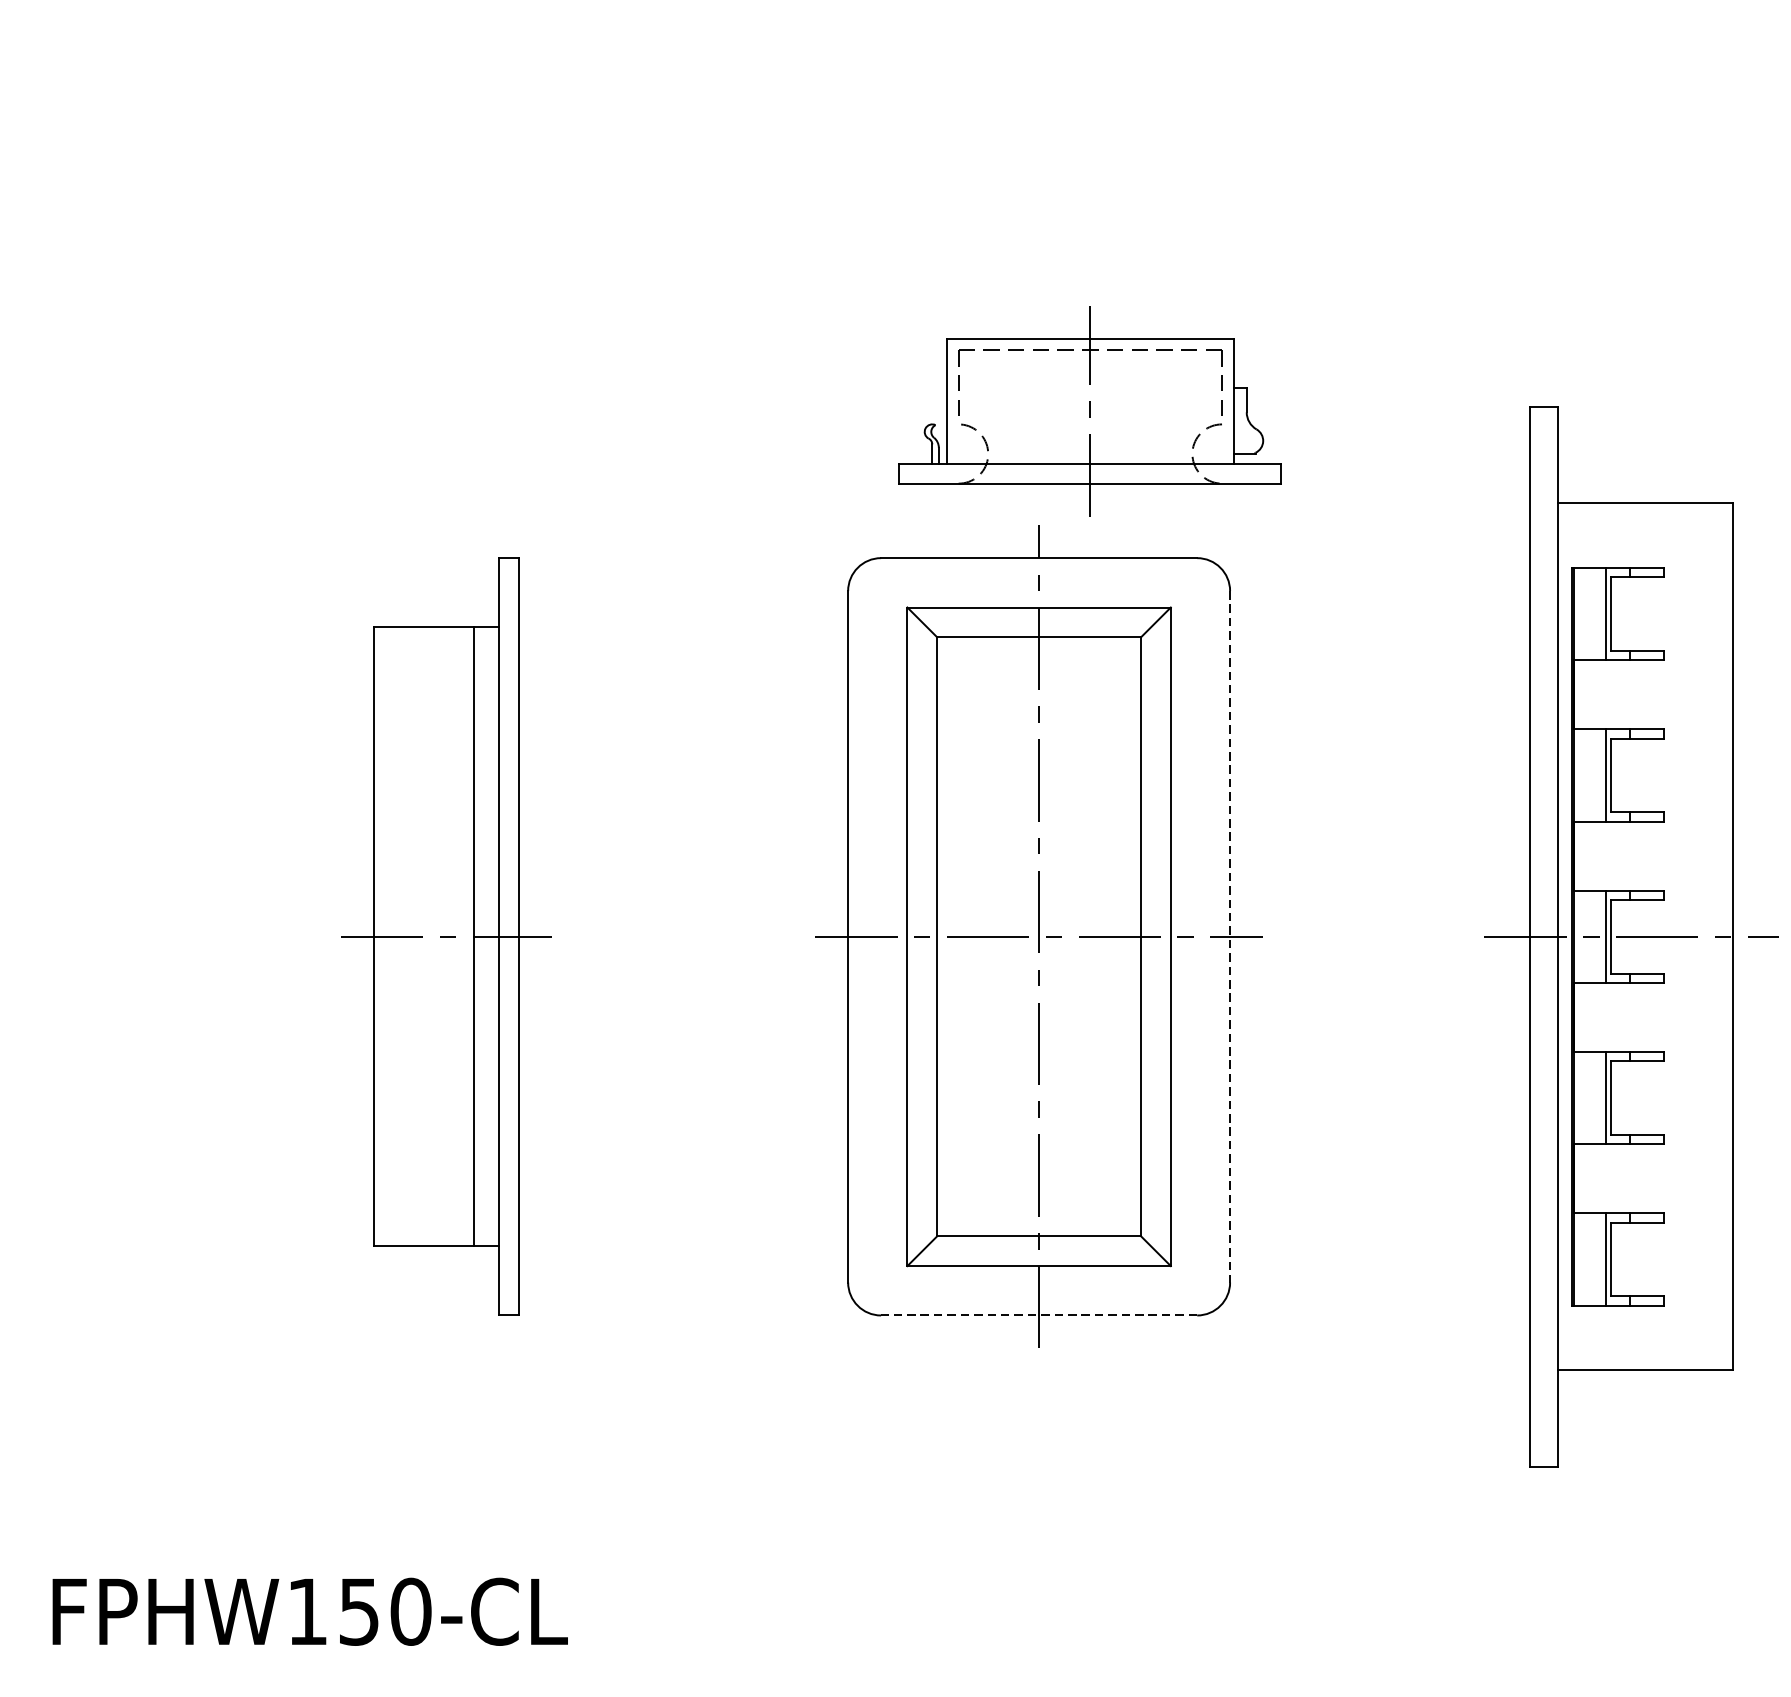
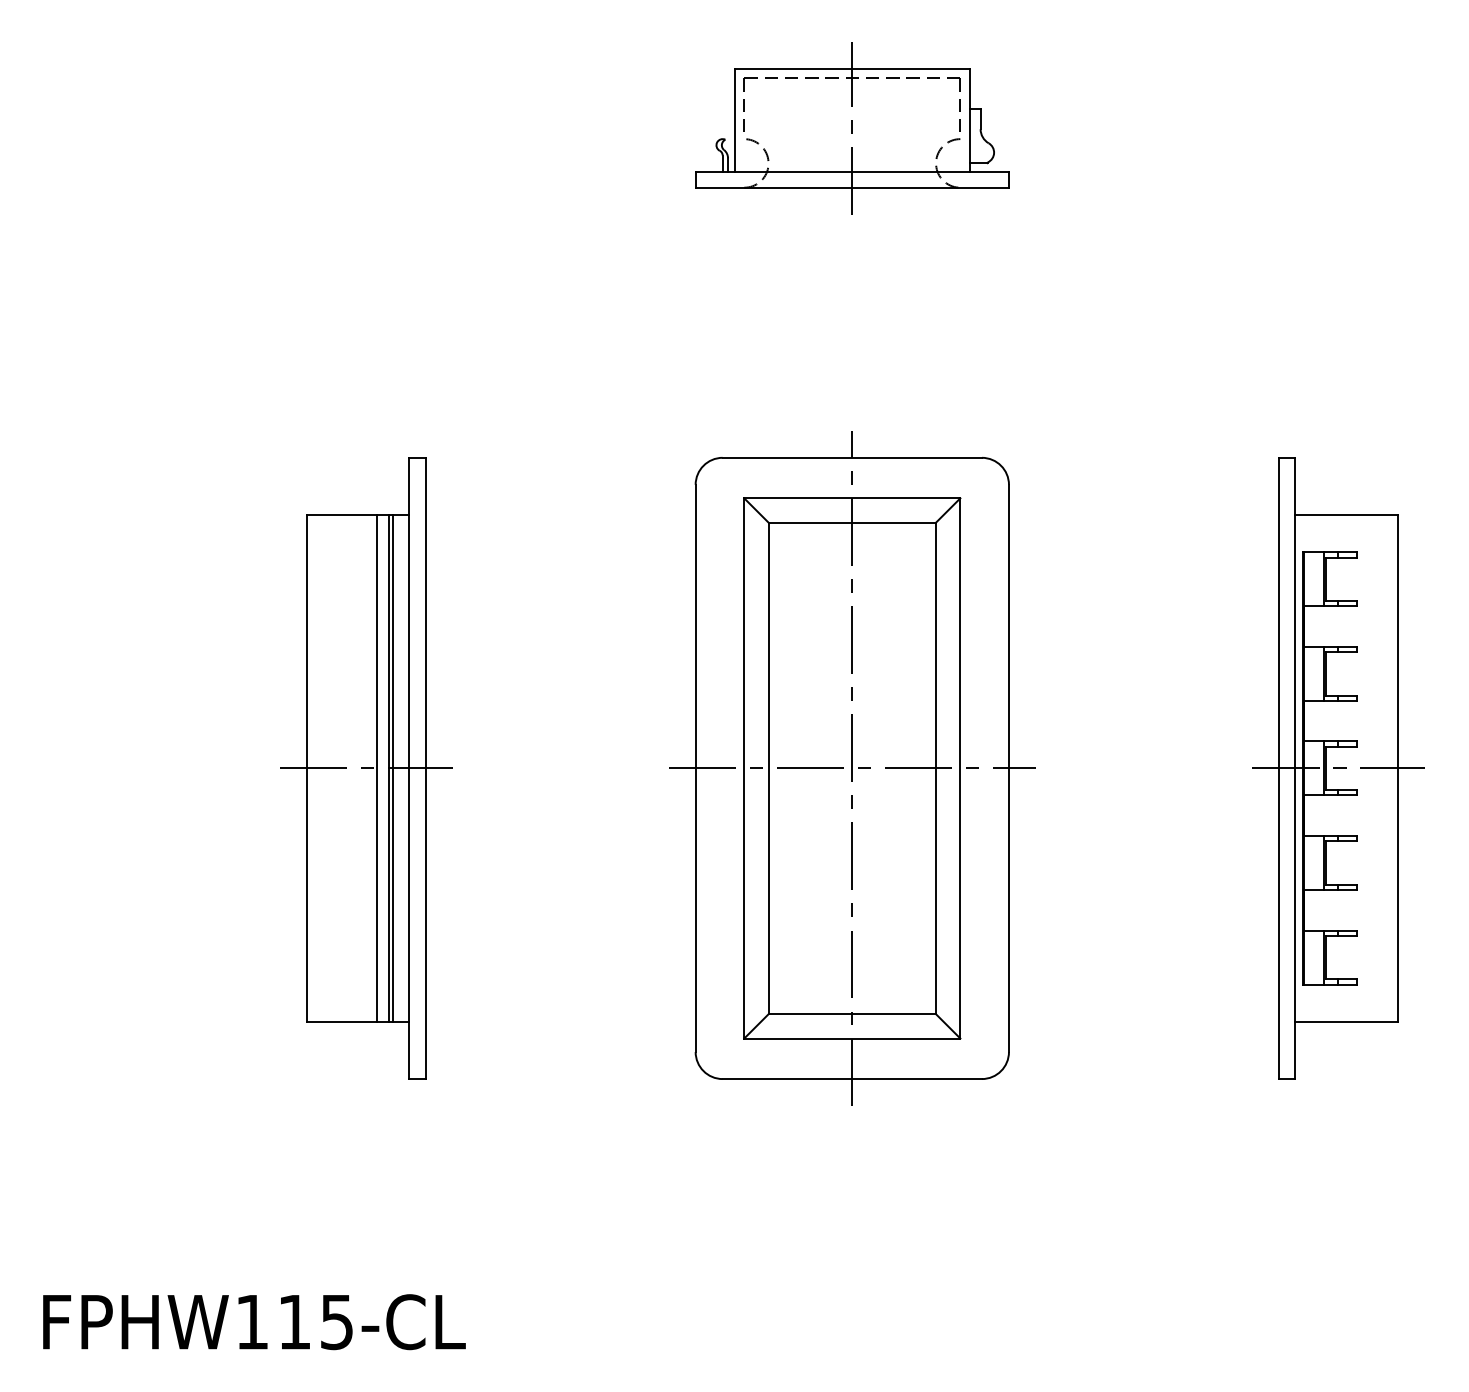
part: (1090, 411) -> (852, 128), moved
line: (459, 936) -> (376, 768), added
line: (479, 936) -> (393, 768), added
line: (1229, 936) -> (1008, 768), dashed -> solid
part: (1631, 936) -> (1338, 768), size x0.71
line: (1039, 1316) -> (852, 1079), dashed -> solid
text: (384, 1612) -> (315, 1322), FPHW150-CL -> FPHW115-CL

